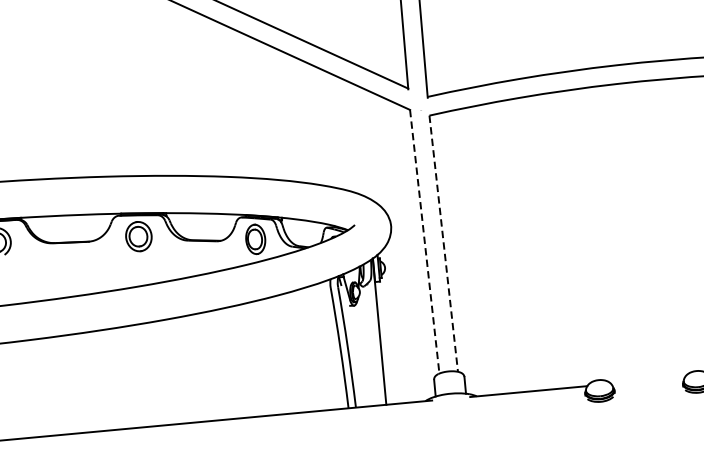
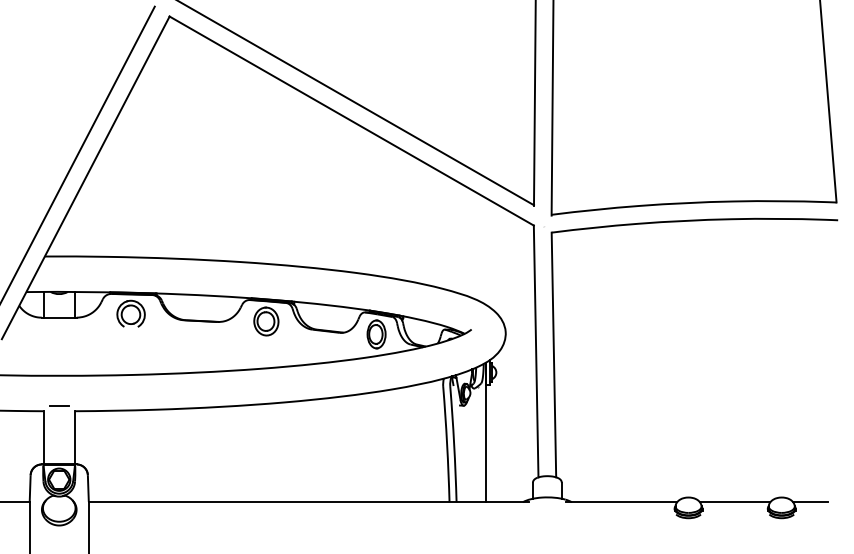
line: (425, 241) -> (536, 351), dashed -> solid
line: (443, 244) -> (553, 355), dashed -> solid
line: (647, 380) -> (734, 502), added

